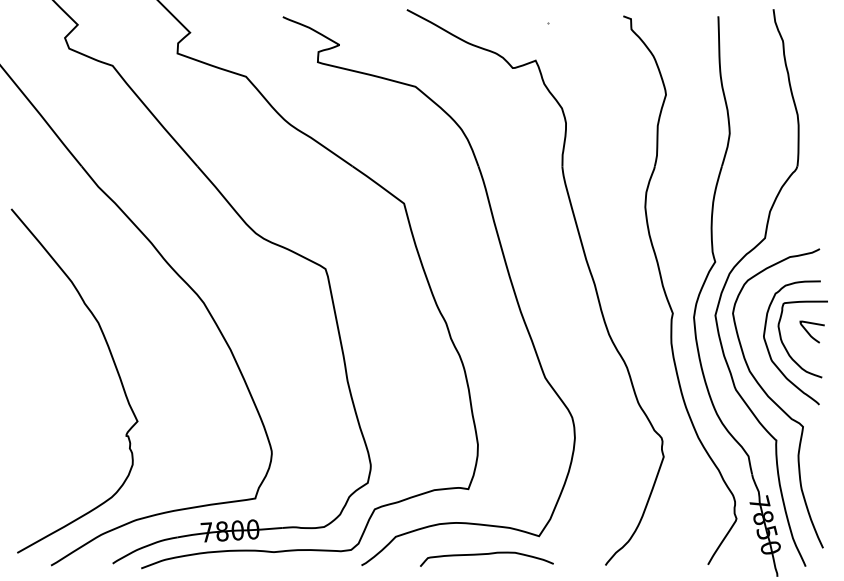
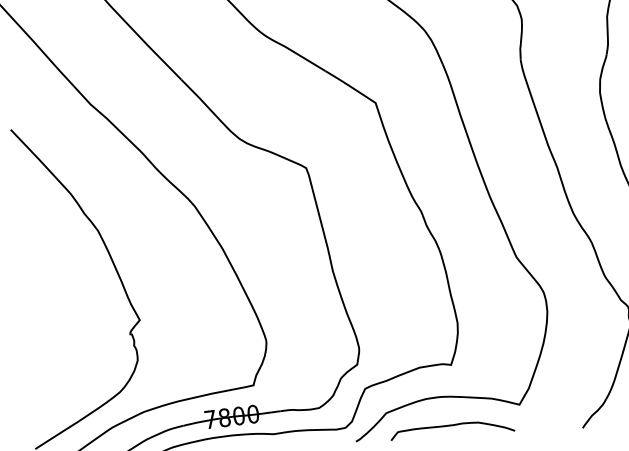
curve: (486, 554) -> (452, 425), moved

